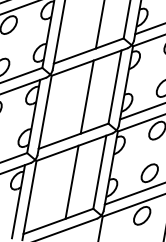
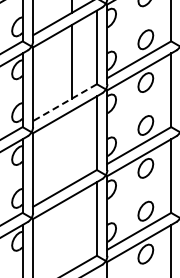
line: (89, 51) -> (65, 102), solid -> dashed
line: (87, 96) -> (71, 147), removed
line: (72, 182) -> (71, 233), removed

